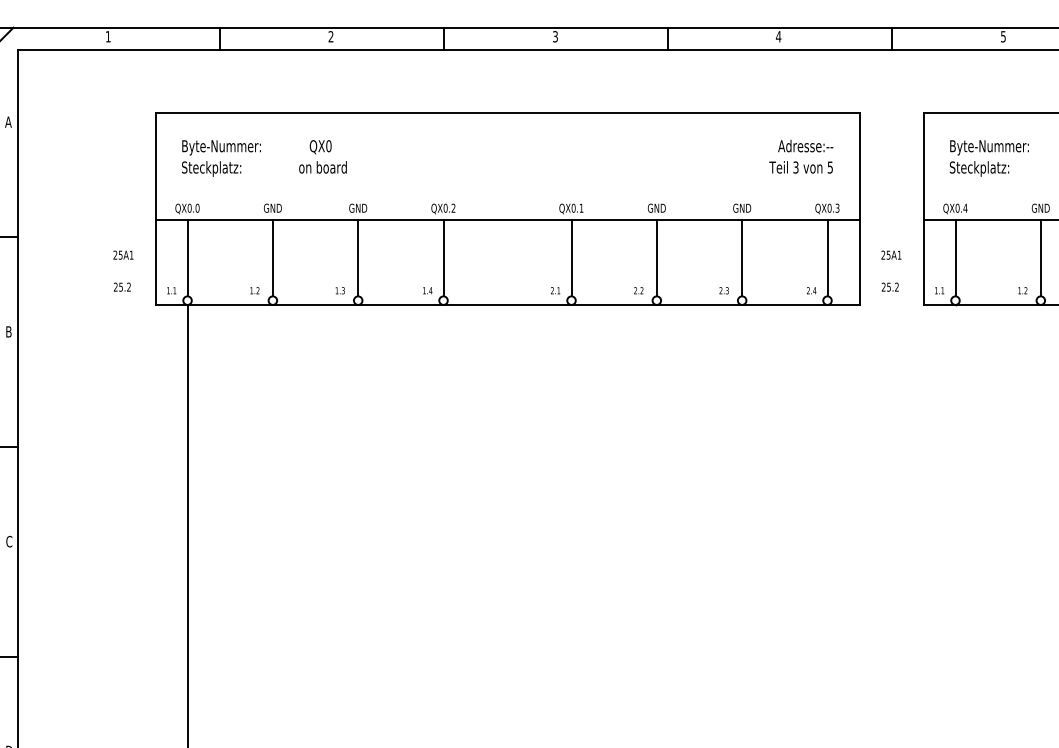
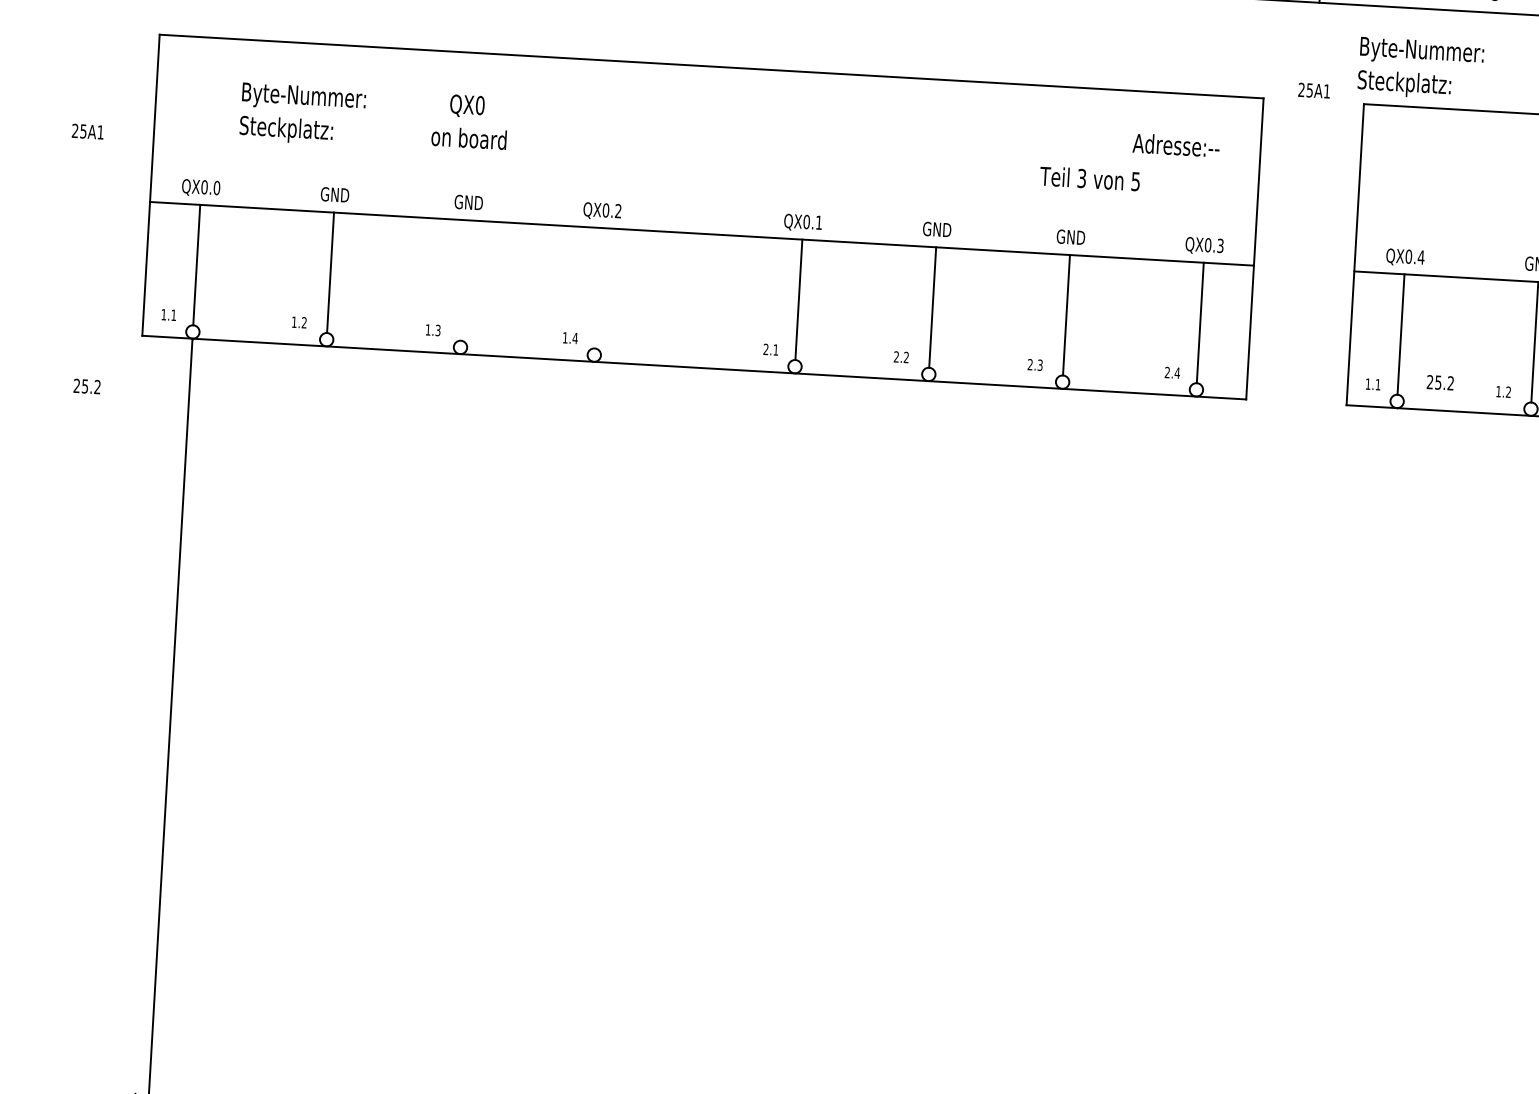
text: (322, 156) -> (469, 121), moved
text: (221, 158) -> (302, 114), moved
text: (988, 158) -> (1419, 68), moved
text: (800, 167) -> (1089, 178), moved
text: (123, 254) -> (87, 130), moved
text: (891, 254) -> (1314, 89), moved
line: (358, 257) -> (464, 279), removed
line: (443, 257) -> (598, 287), removed
text: (122, 286) -> (87, 385), moved
text: (889, 286) -> (1439, 381), moved

